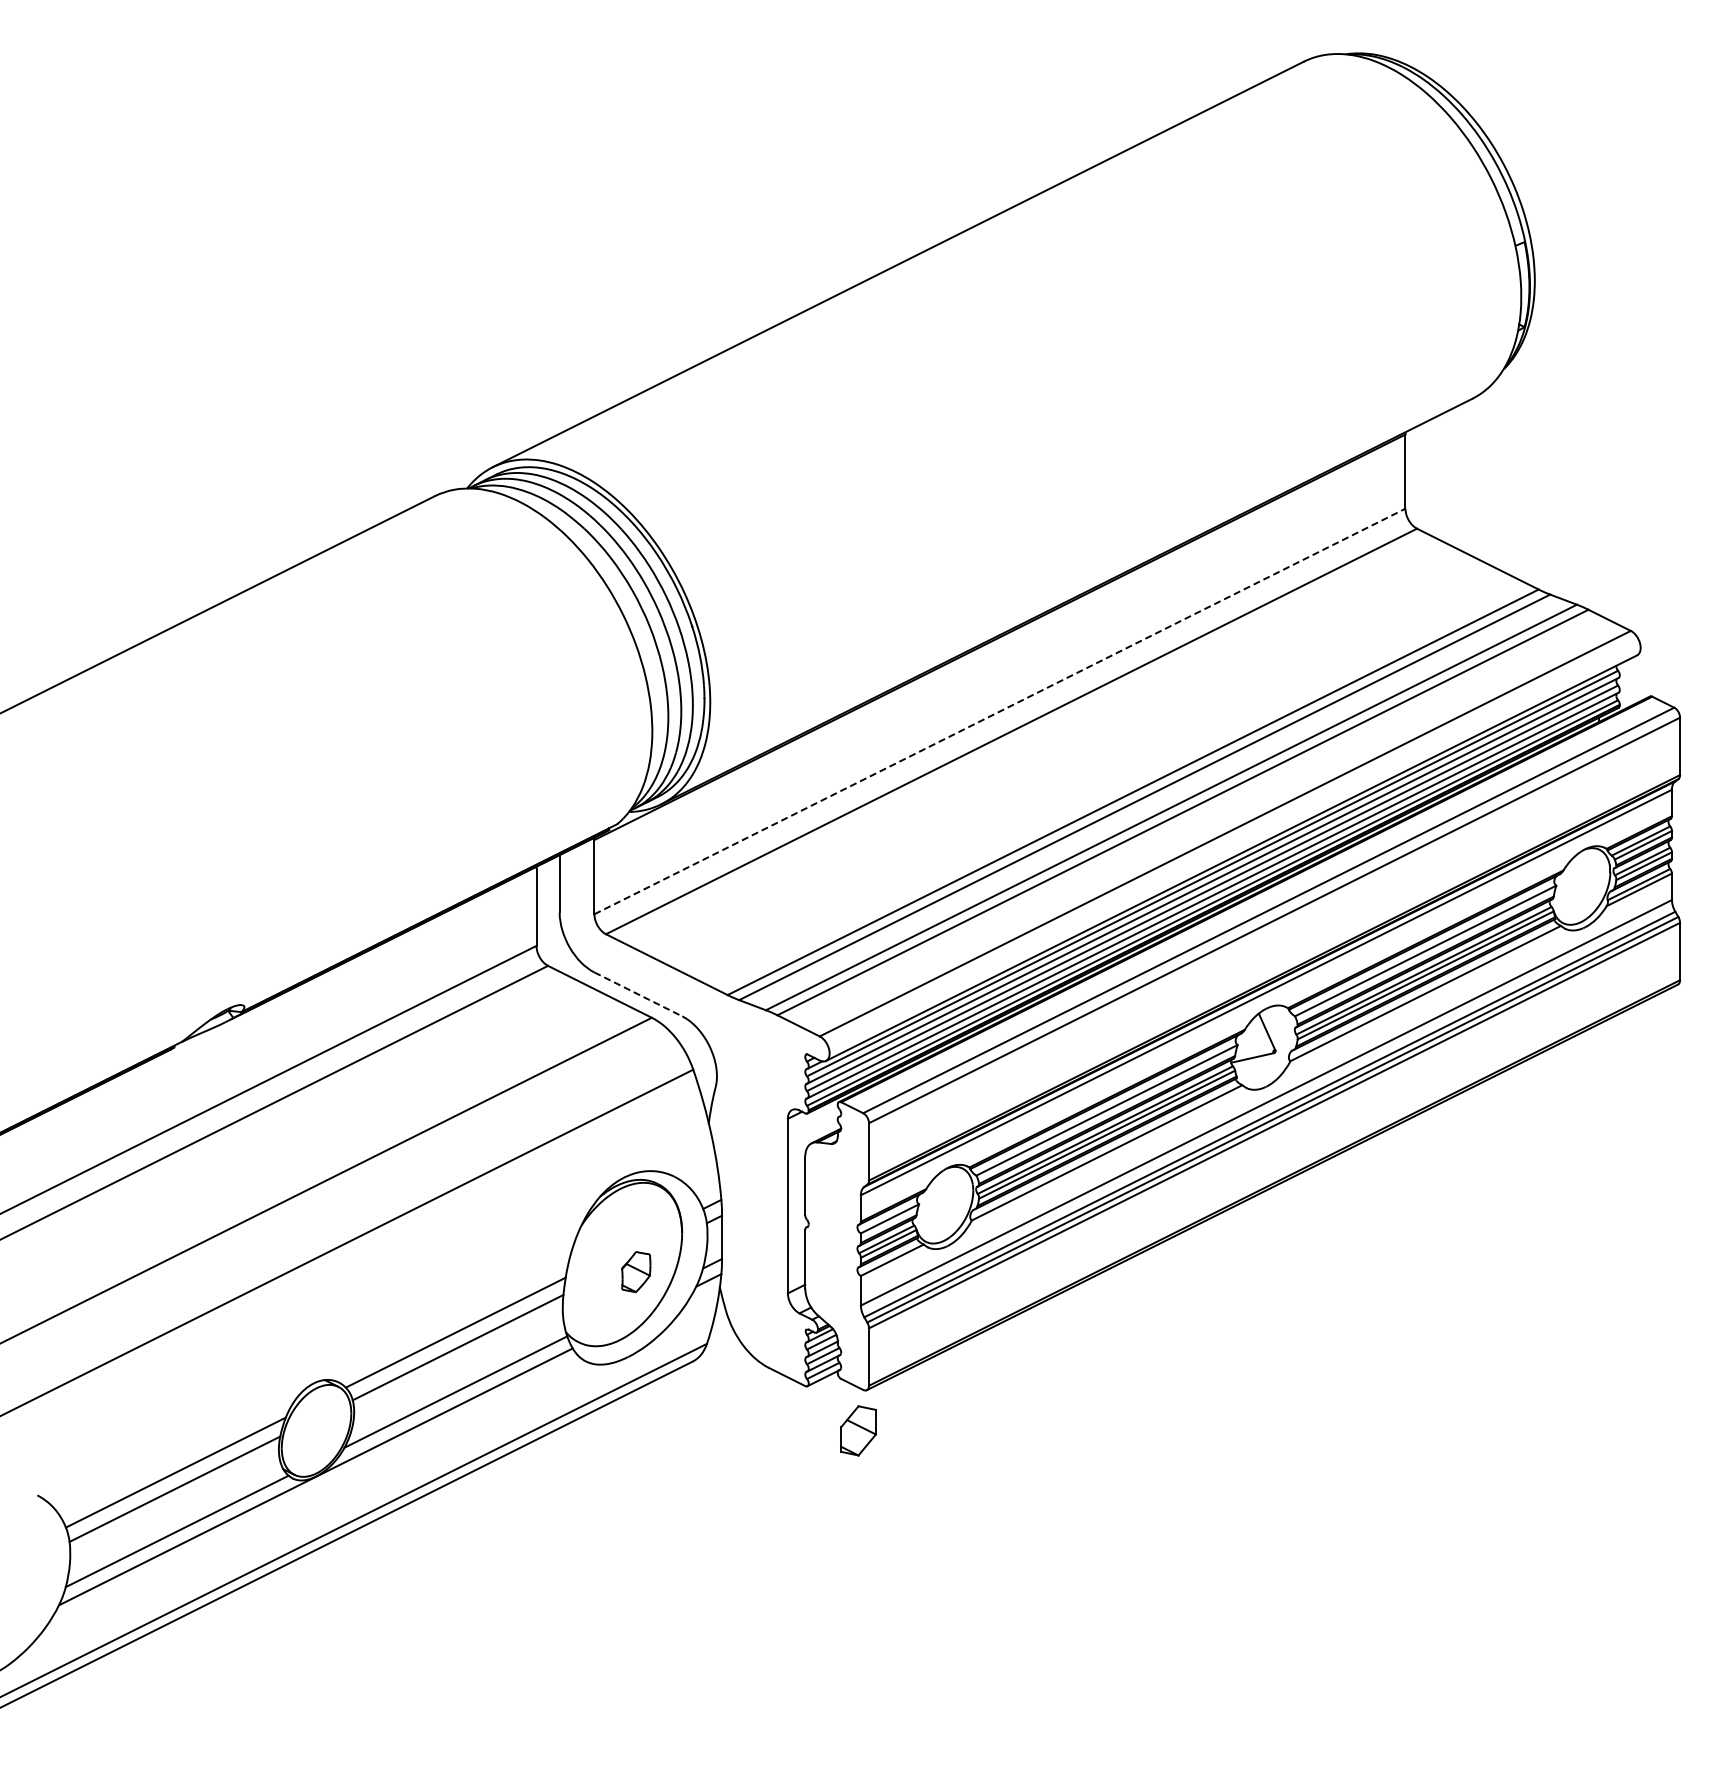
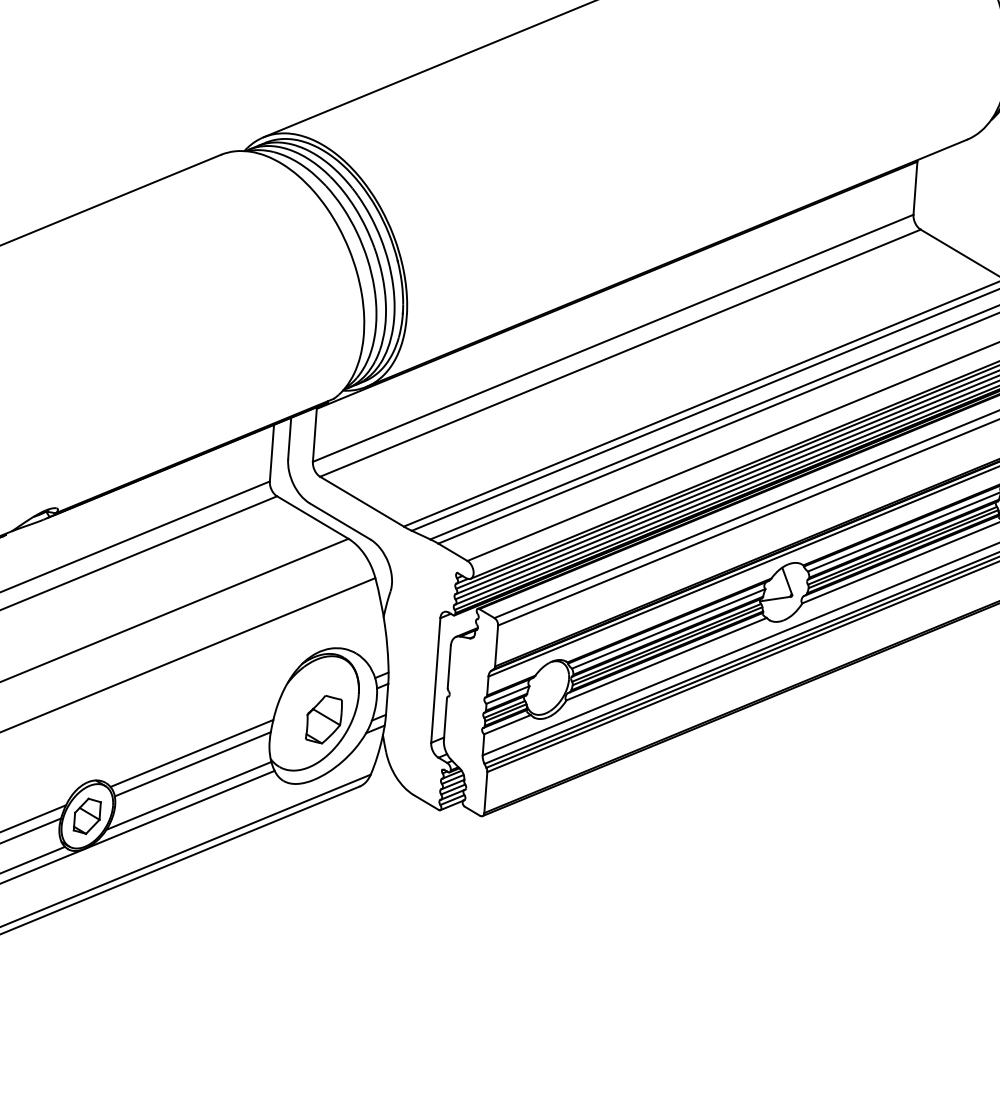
line: (1000, 711) -> (613, 338), dashed -> solid
line: (638, 994) -> (340, 521), dashed -> solid
part: (635, 1271) -> (323, 719), size x1.67
part: (858, 1430) -> (87, 816), moved

